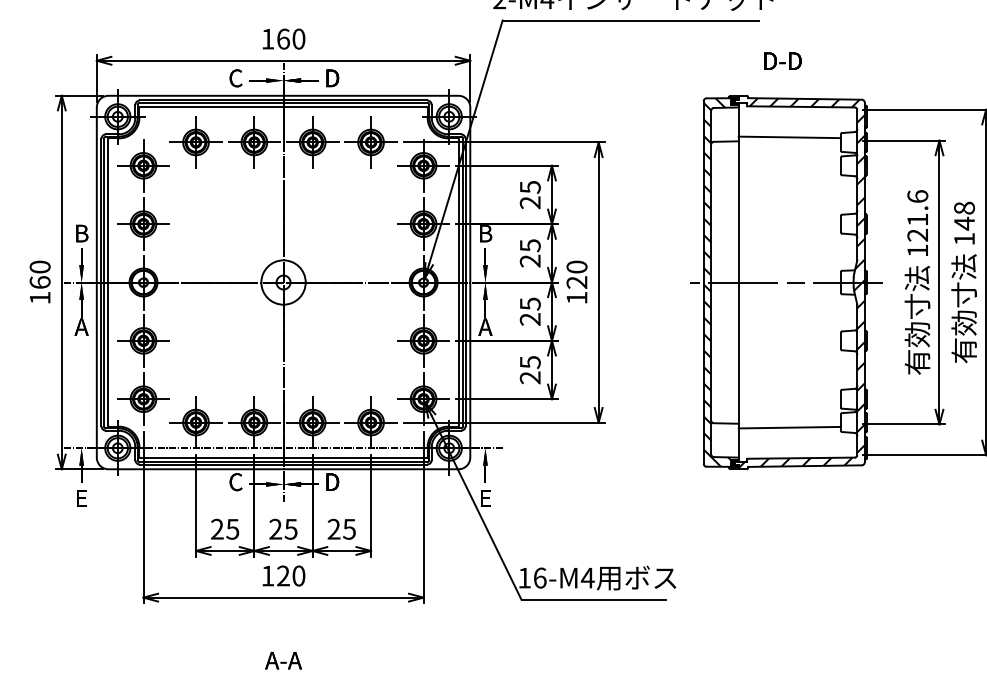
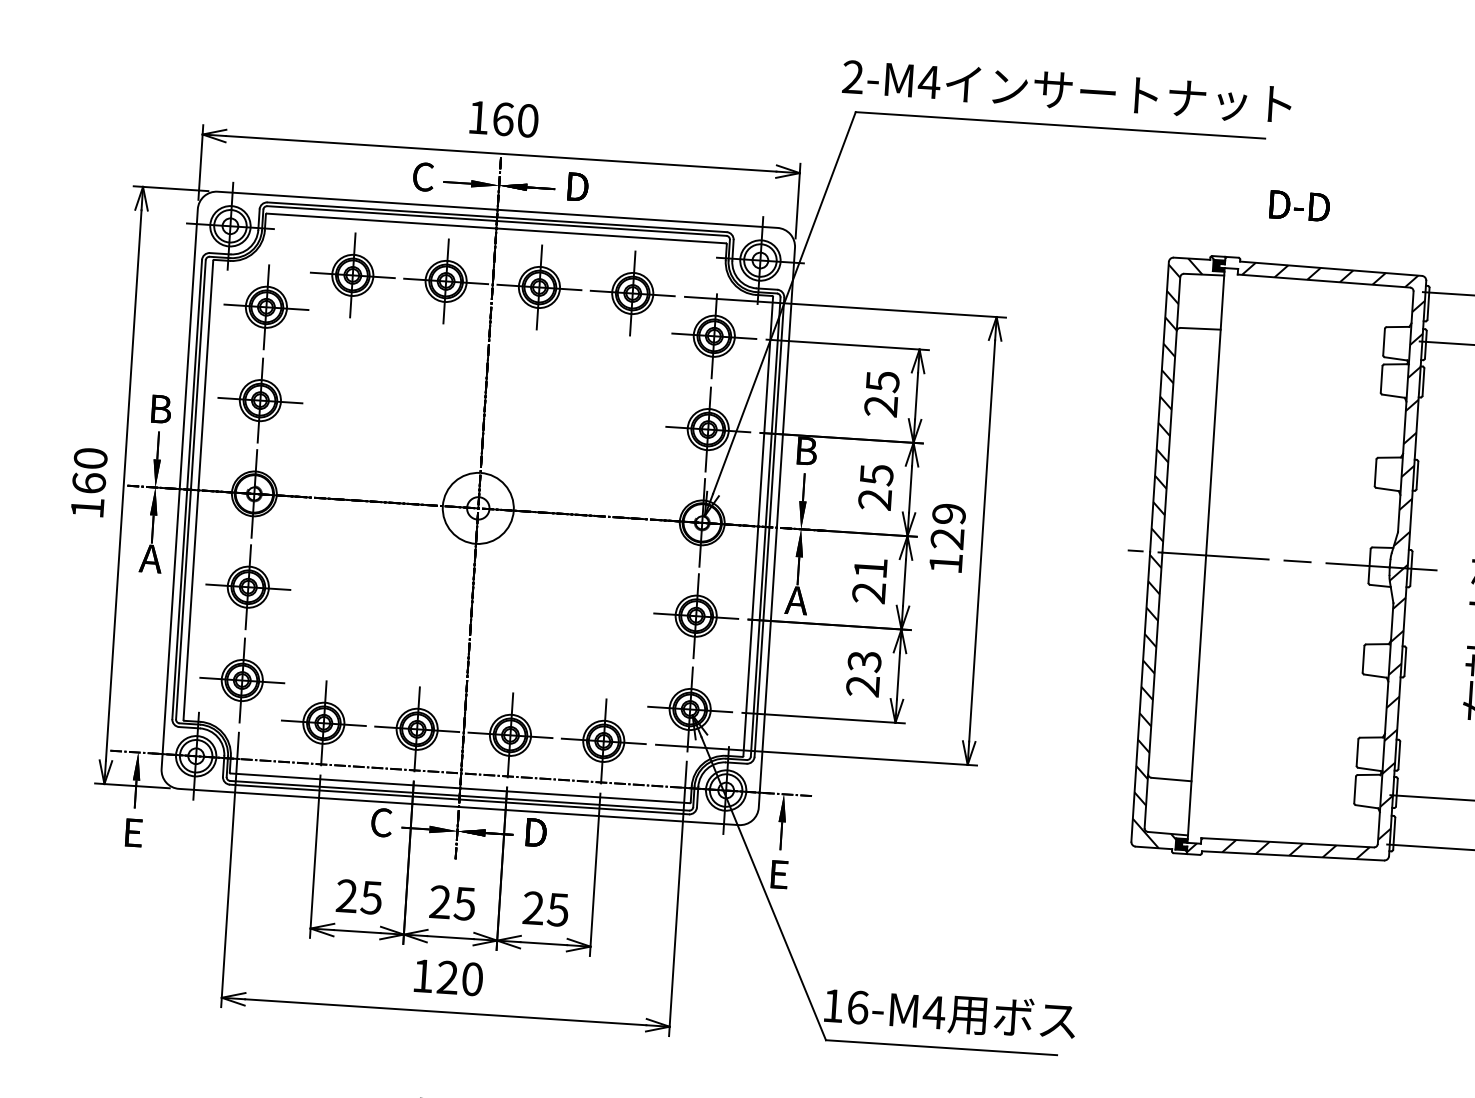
line: (789, 137) -> (1302, 328), removed
text: (576, 266) -> (948, 513), 120 -> 129
text: (530, 303) -> (871, 567), 25 -> 21
text: (529, 362) -> (863, 661), 25 -> 23
line: (789, 427) -> (1272, 792), removed

